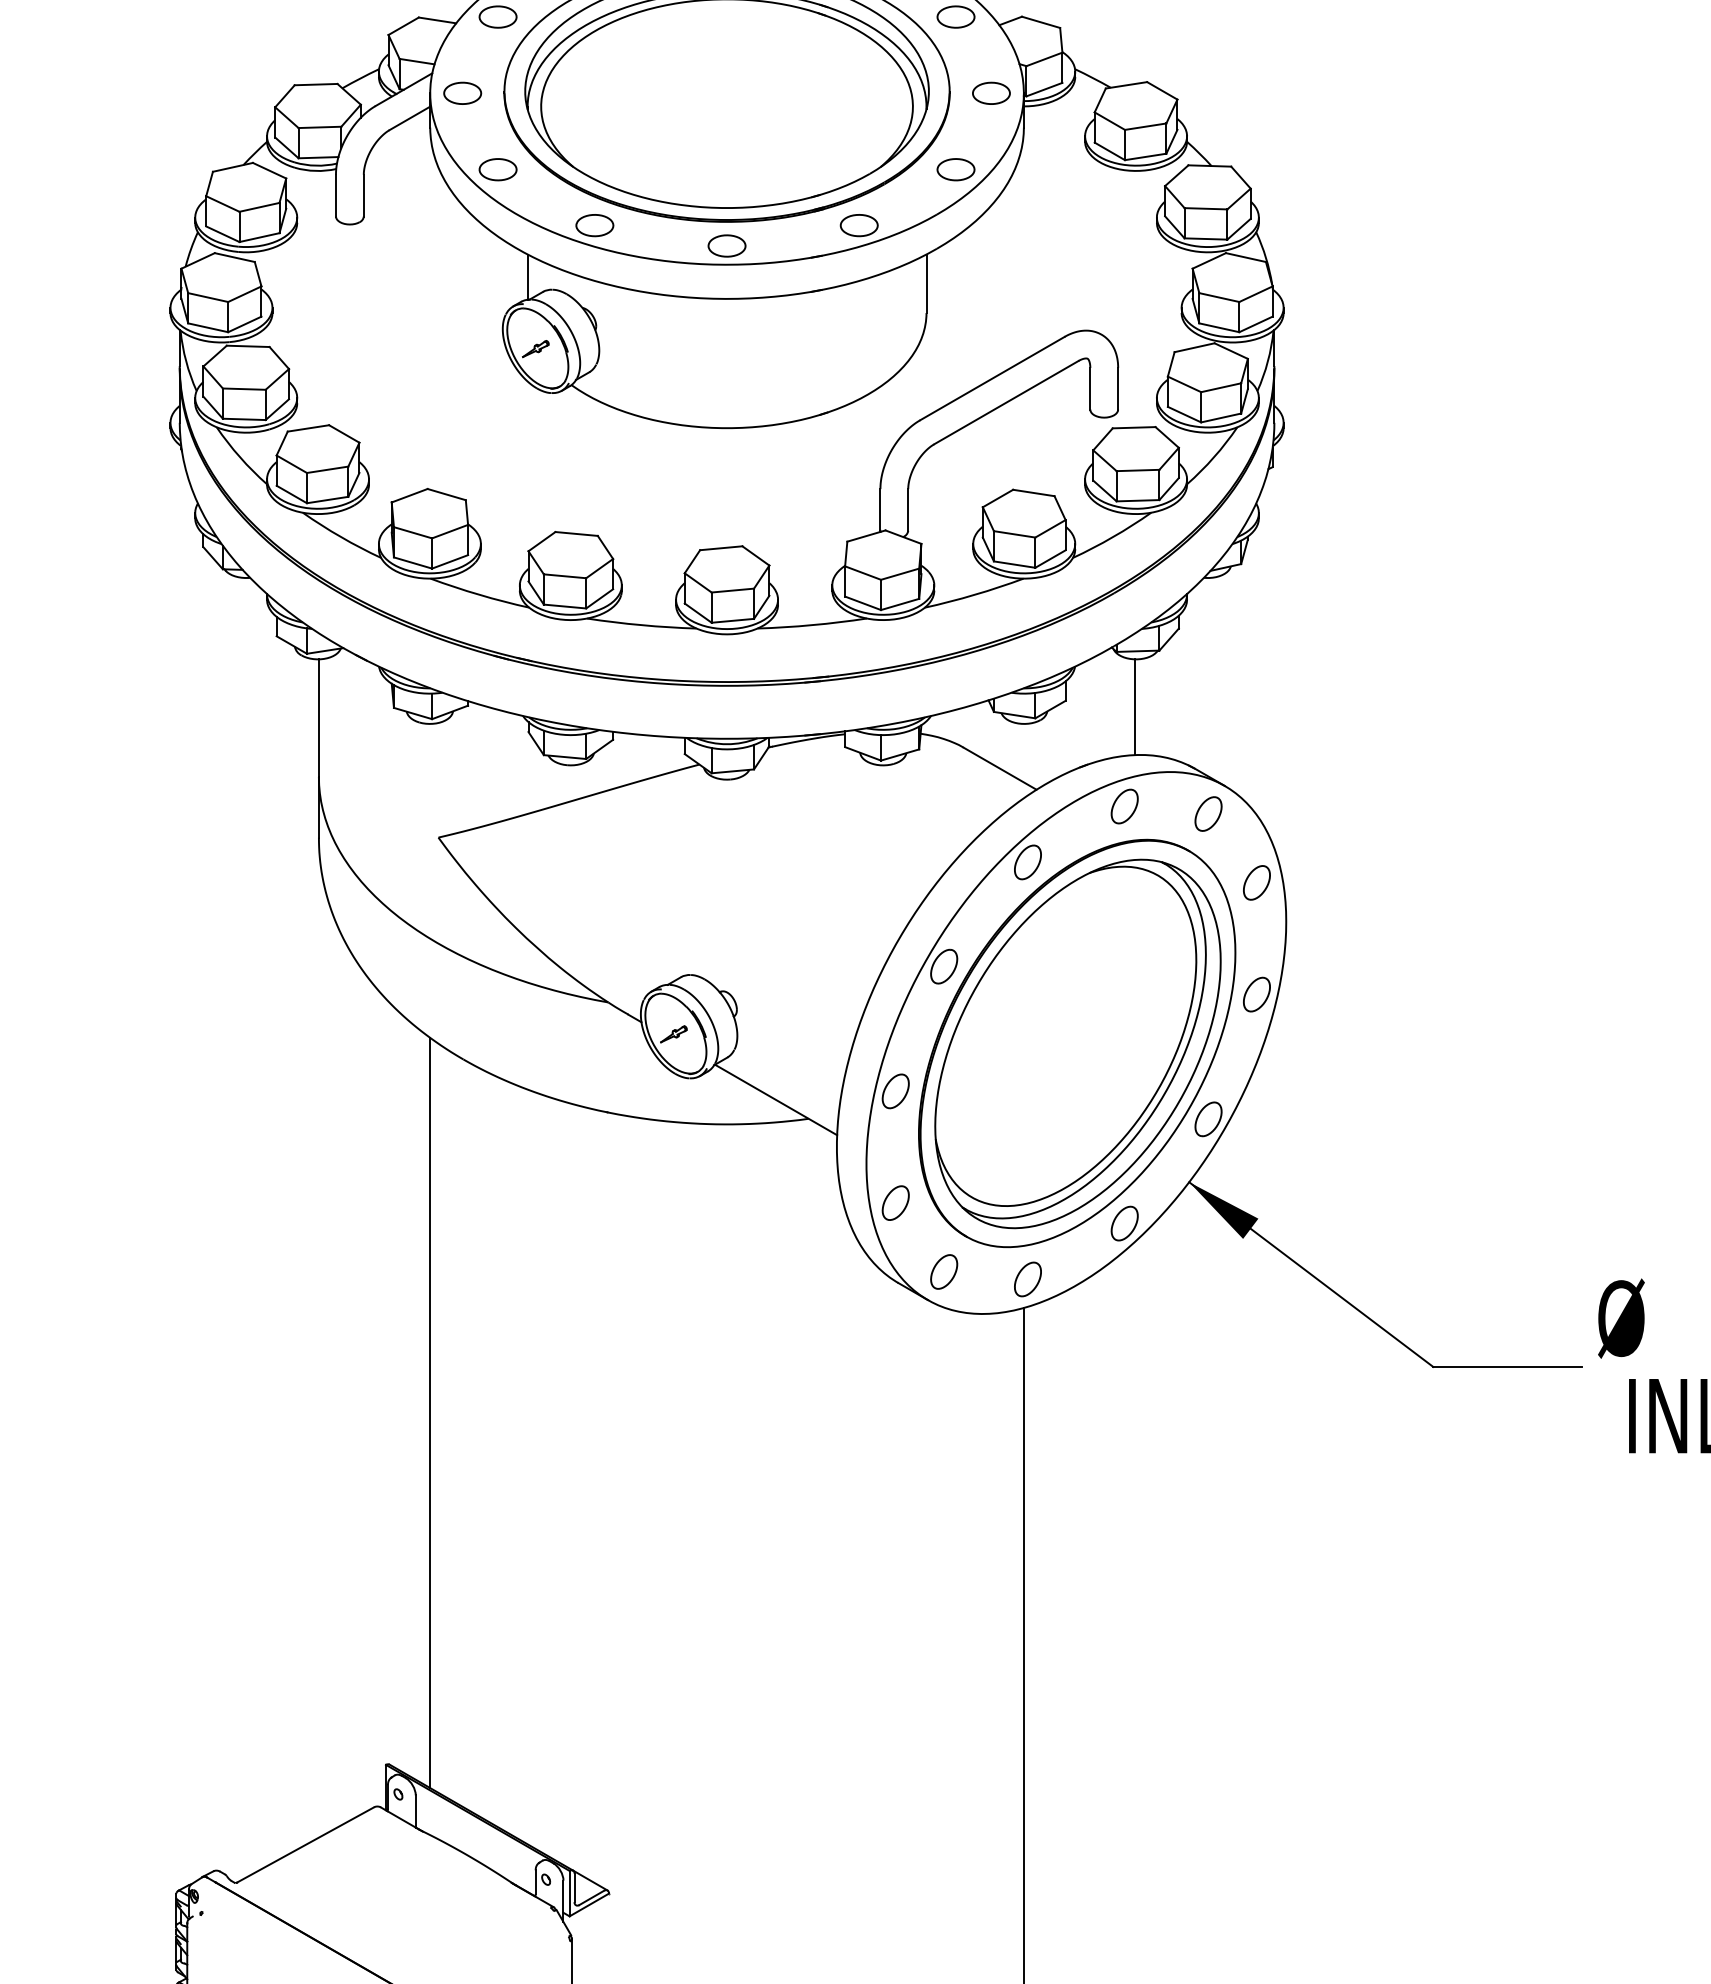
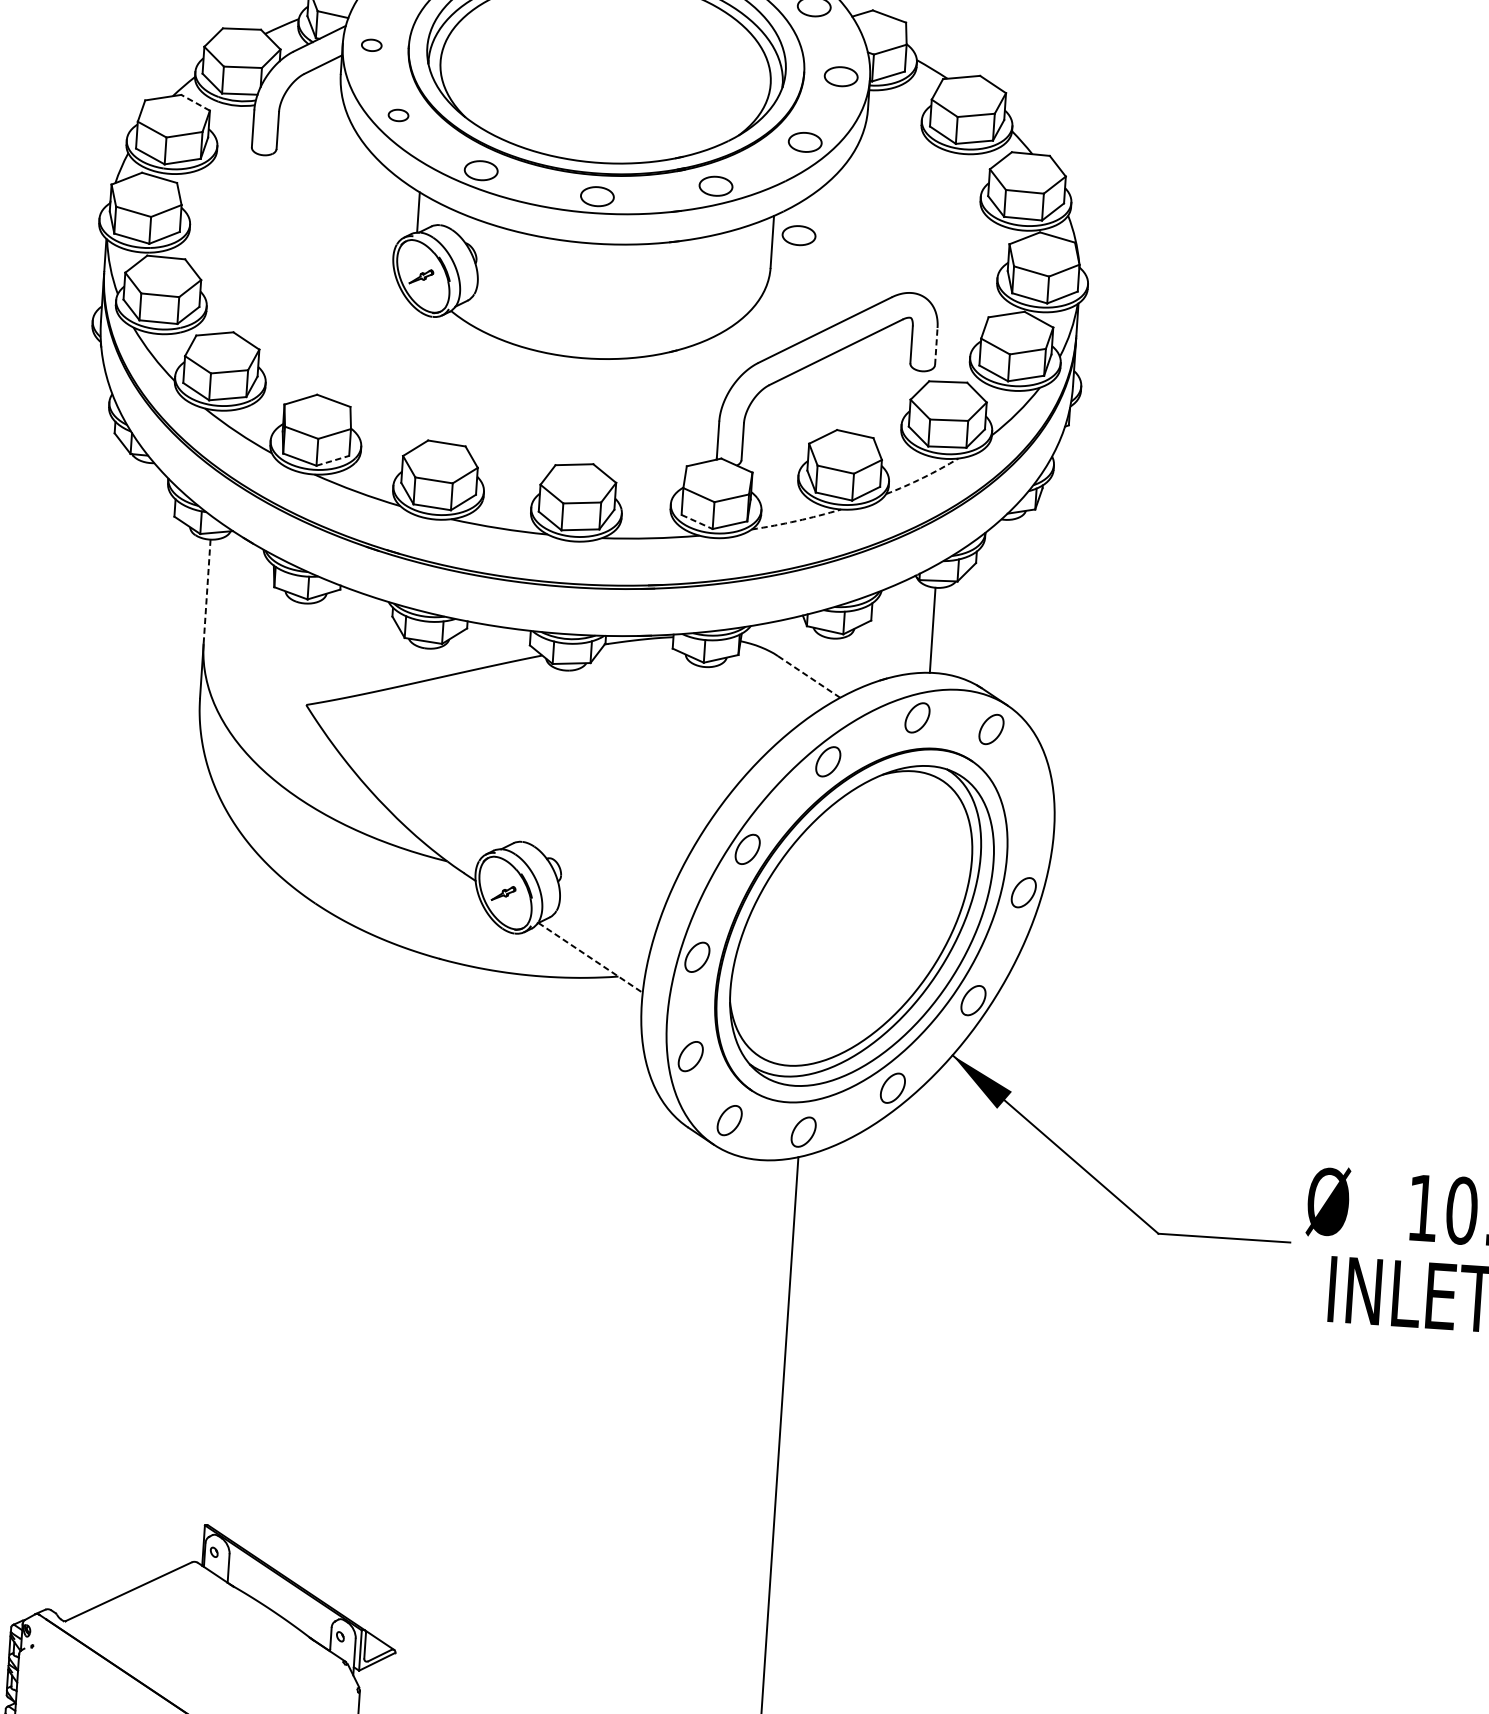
part: (462, 92) -> (371, 44), size x0.6
part: (497, 169) -> (398, 115), size x0.6
line: (269, 170) -> (195, 102), solid -> dashed
part: (955, 274) -> (798, 235), added
line: (1118, 388) -> (936, 346), solid -> dashed
arc: (1113, 537) -> (923, 478), solid -> dashed
line: (450, 561) -> (333, 460), solid -> dashed
arc: (974, 594) -> (796, 520), solid -> dashed
line: (863, 603) -> (697, 522), solid -> dashed
line: (318, 718) -> (206, 592), solid -> dashed
line: (999, 768) -> (808, 676), solid -> dashed
part: (1256, 882) -> (1030, 793), removed
line: (776, 1100) -> (590, 958), solid -> dashed
line: (430, 1412) -> (265, 1215), removed

